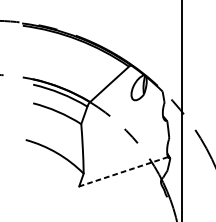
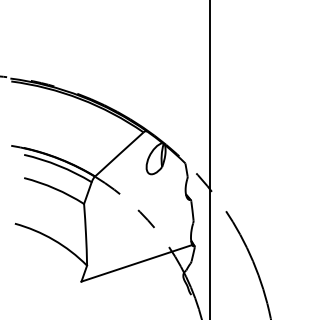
line: (123, 171) -> (136, 263), dashed -> solid

